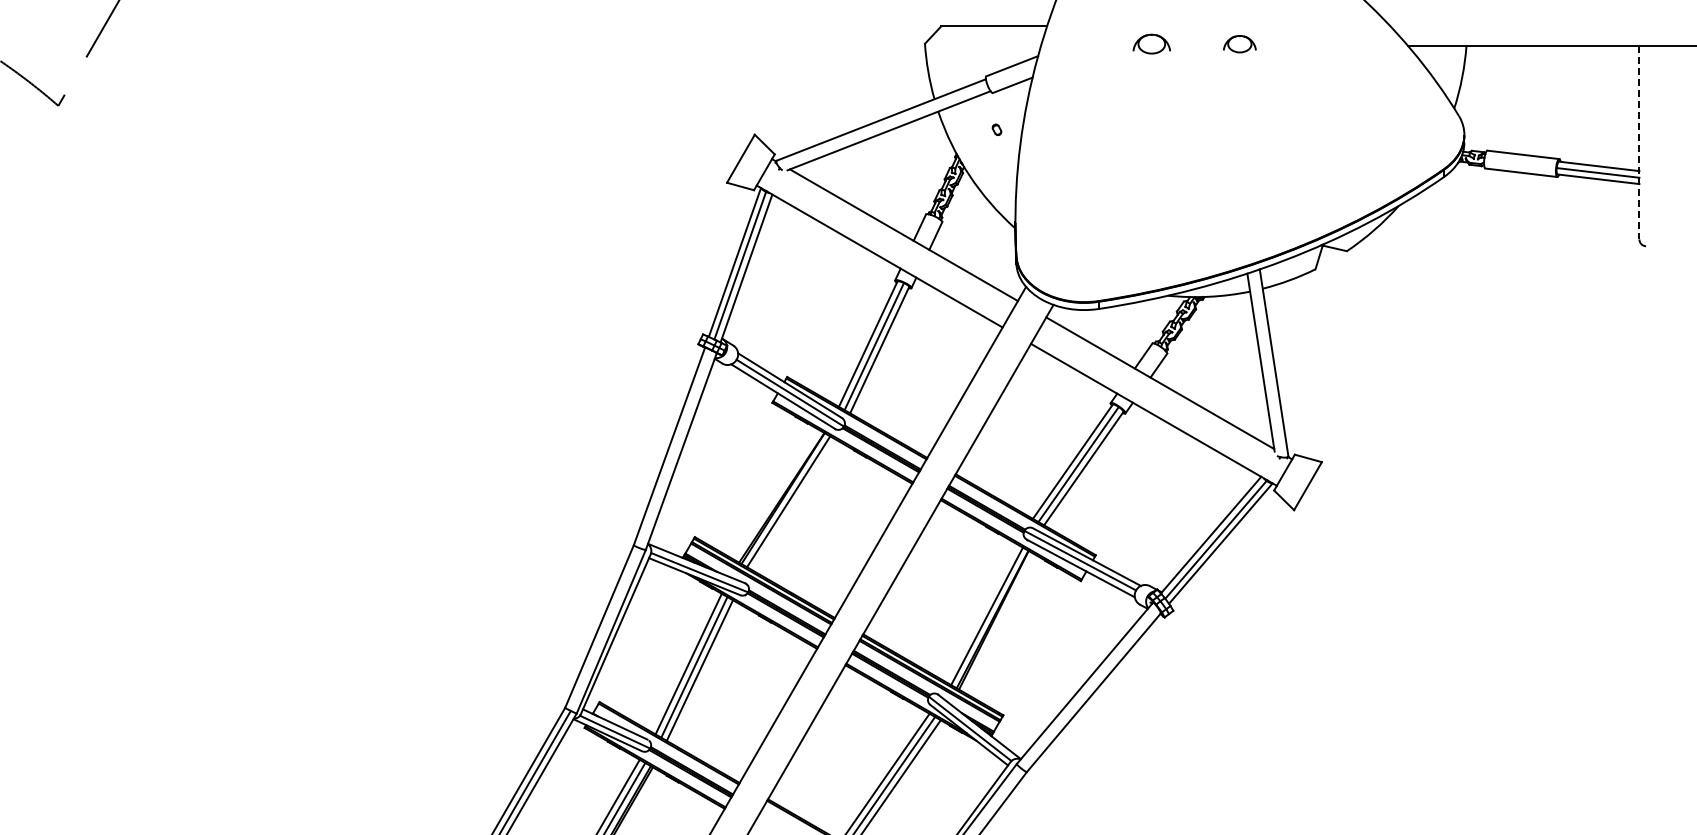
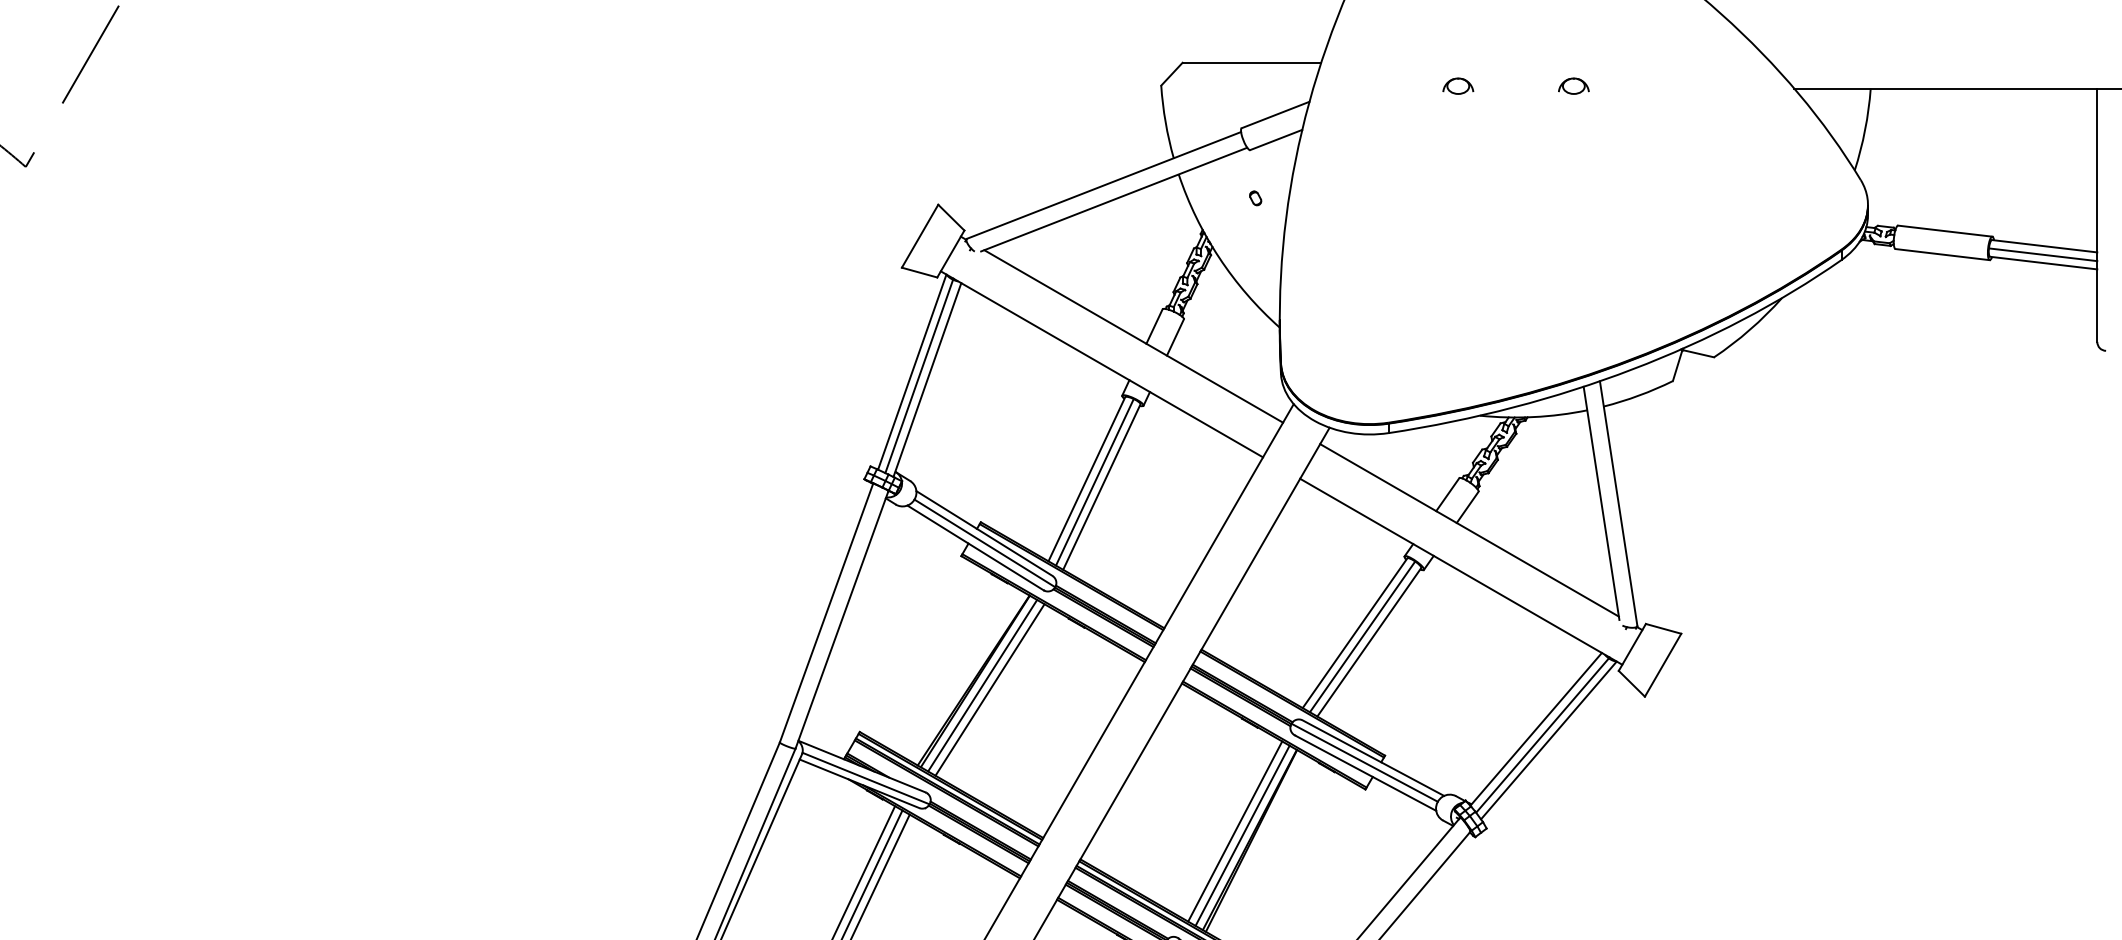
part: (1151, 44) -> (1458, 86), size x0.62
part: (1239, 44) -> (1573, 86), size x0.71
line: (1639, 142) -> (2097, 214), dashed -> solid
line: (793, 504) -> (988, 689), added
line: (981, 612) -> (1235, 830), added

